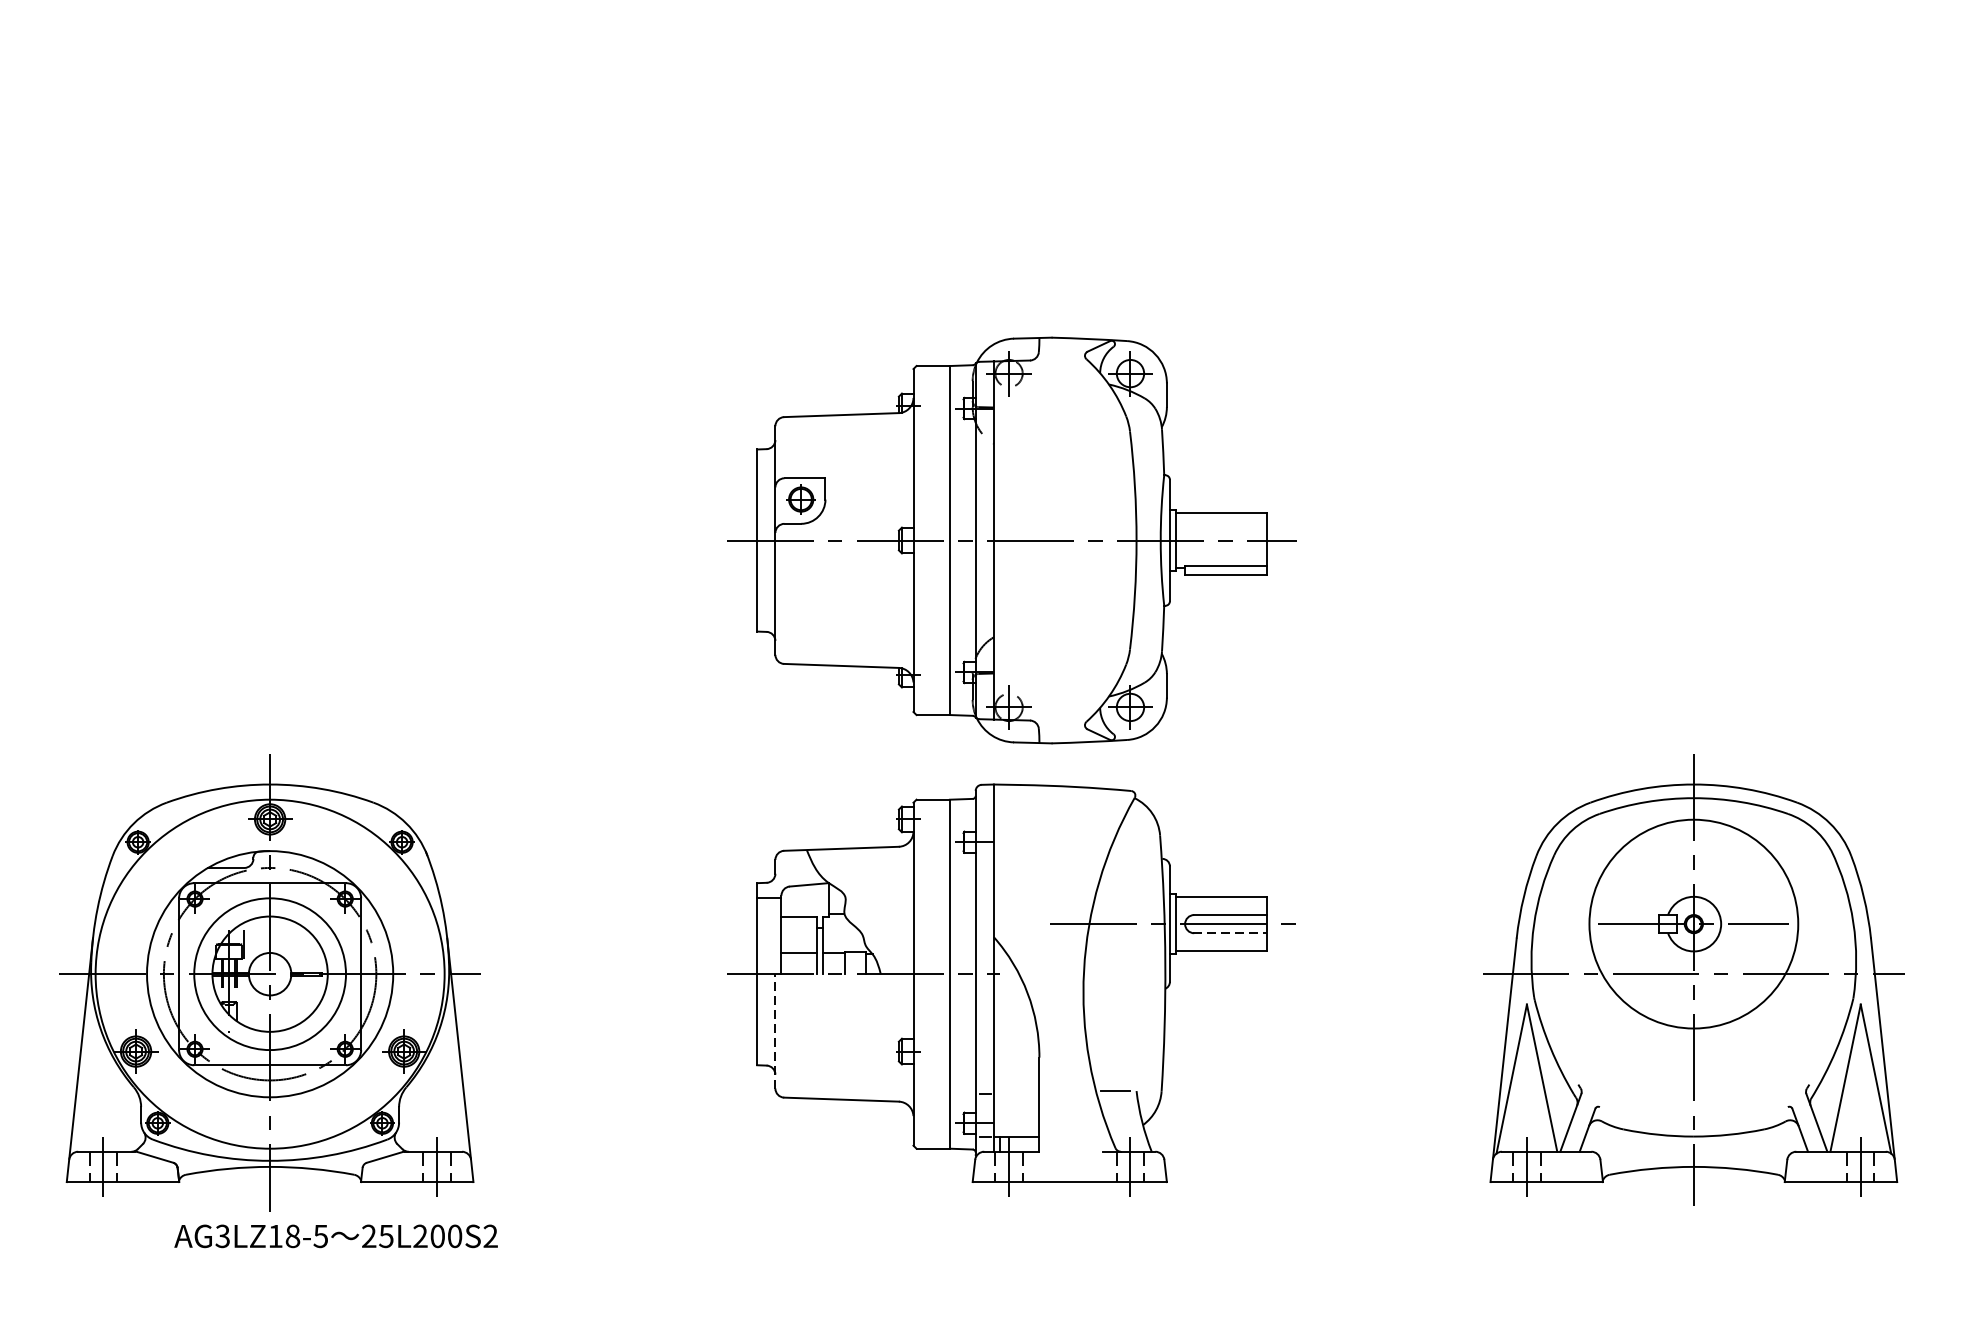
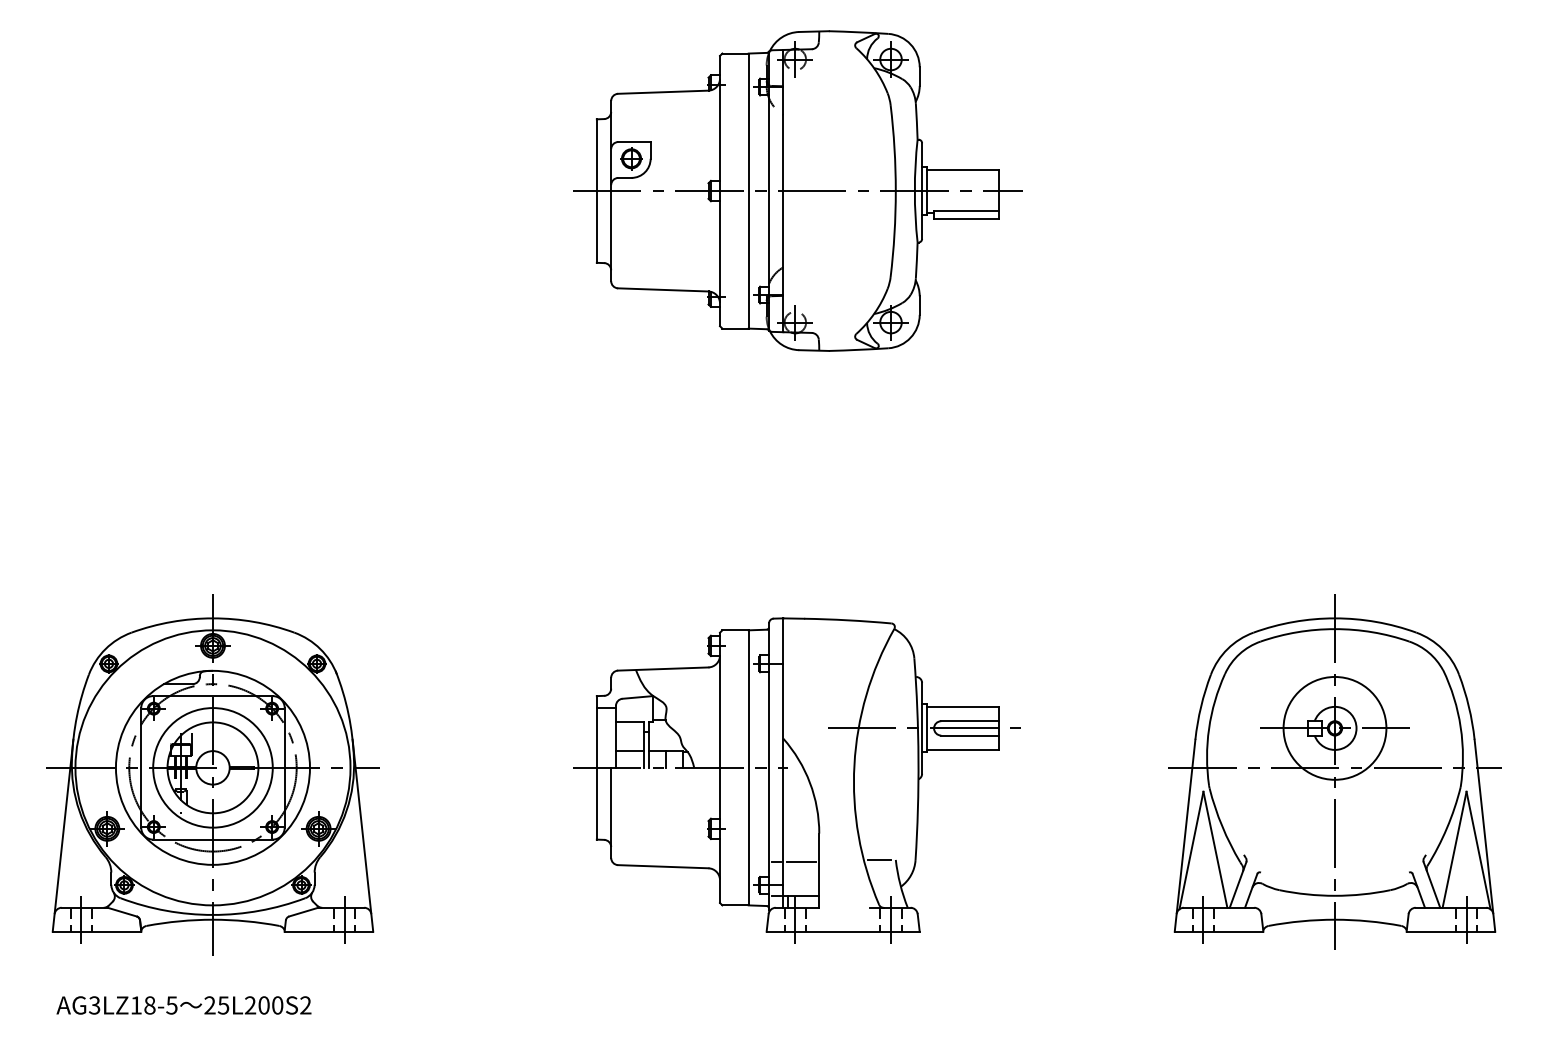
part: (1011, 539) -> (797, 190), moved
circle: (1693, 922) -> (1334, 727), size x0.62
line: (1230, 933) -> (969, 735), dashed -> solid
line: (775, 1030) -> (611, 812), dashed -> solid
line: (1015, 1094) -> (800, 862), added
text: (335, 1236) -> (183, 1005), moved

